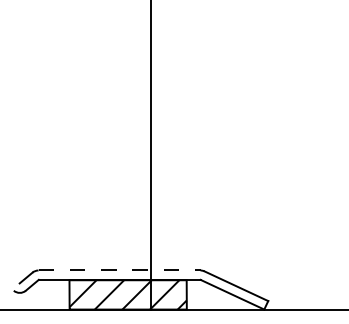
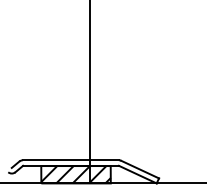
line: (118, 270) -> (70, 160), dashed -> solid

